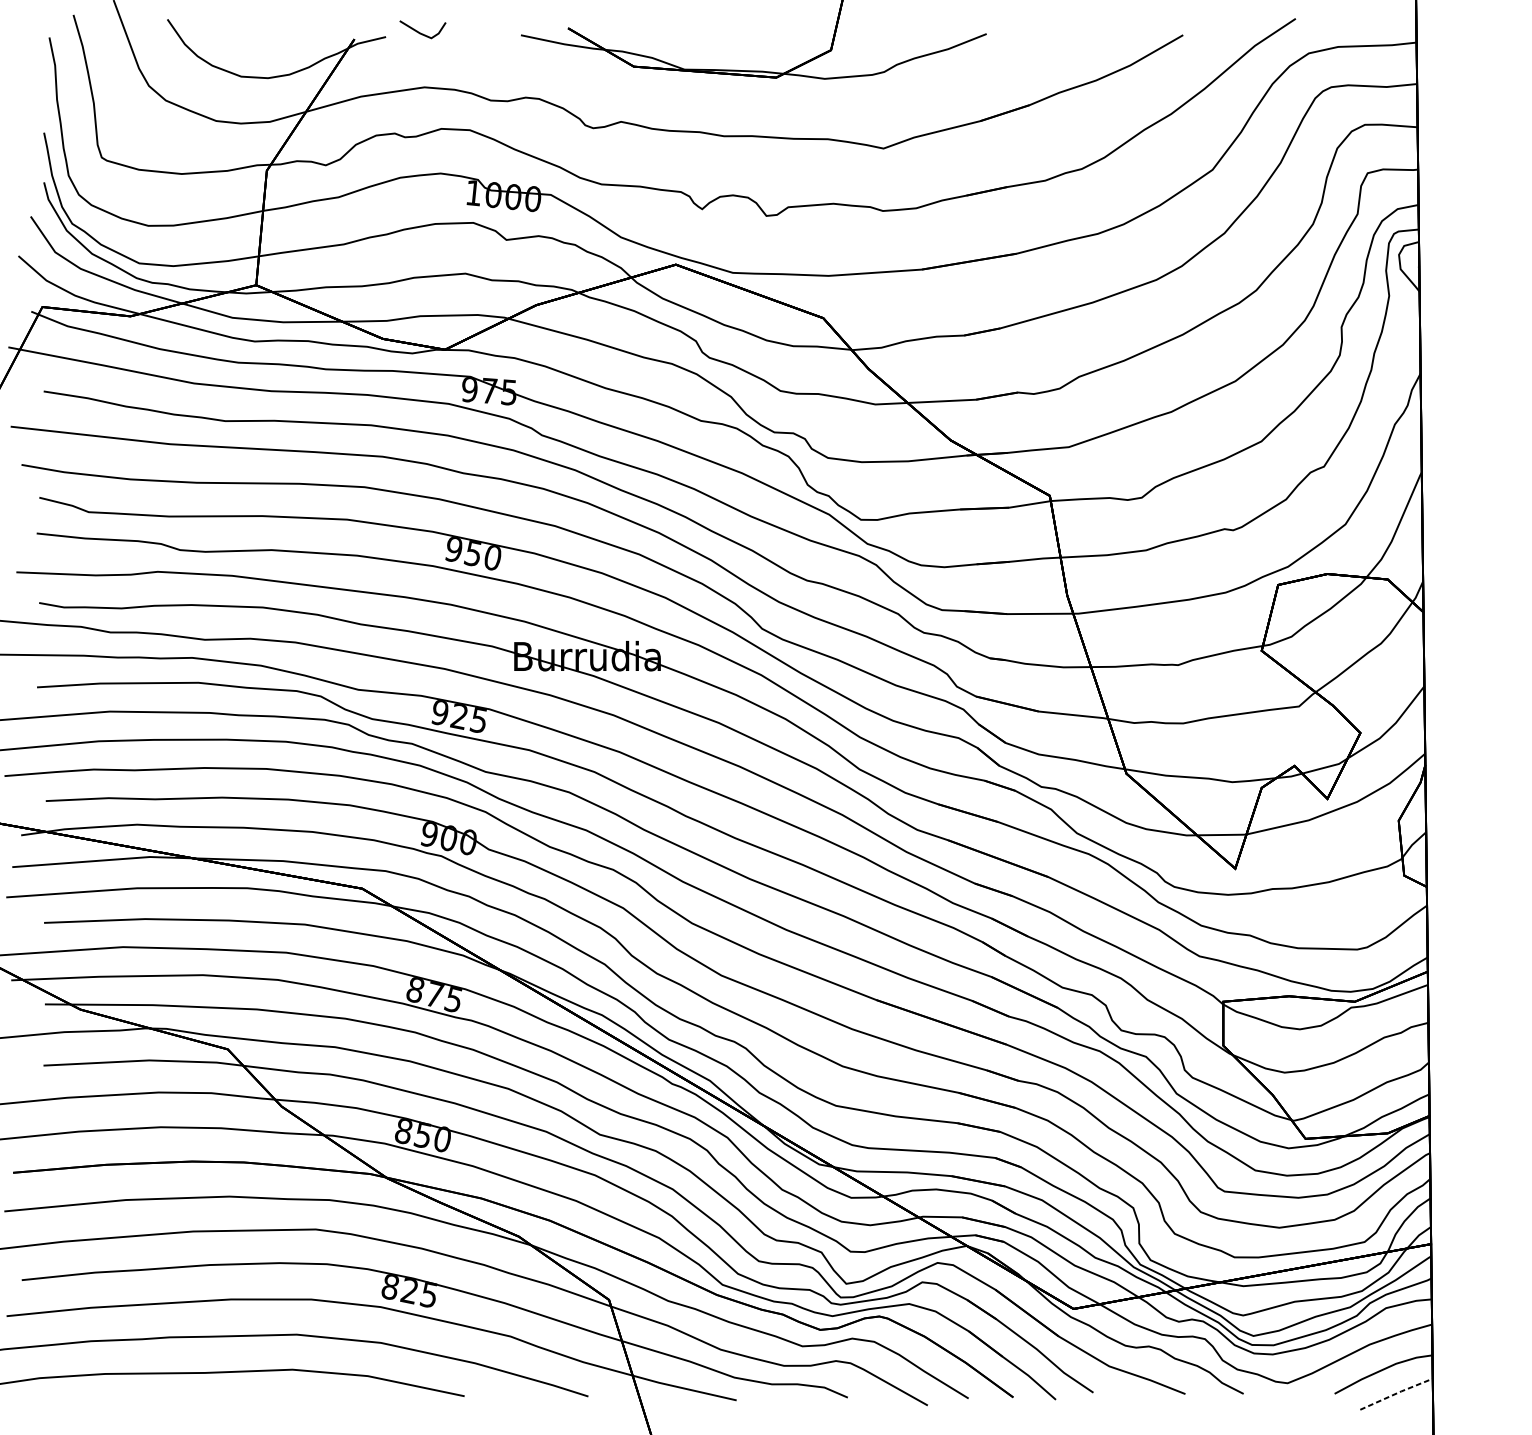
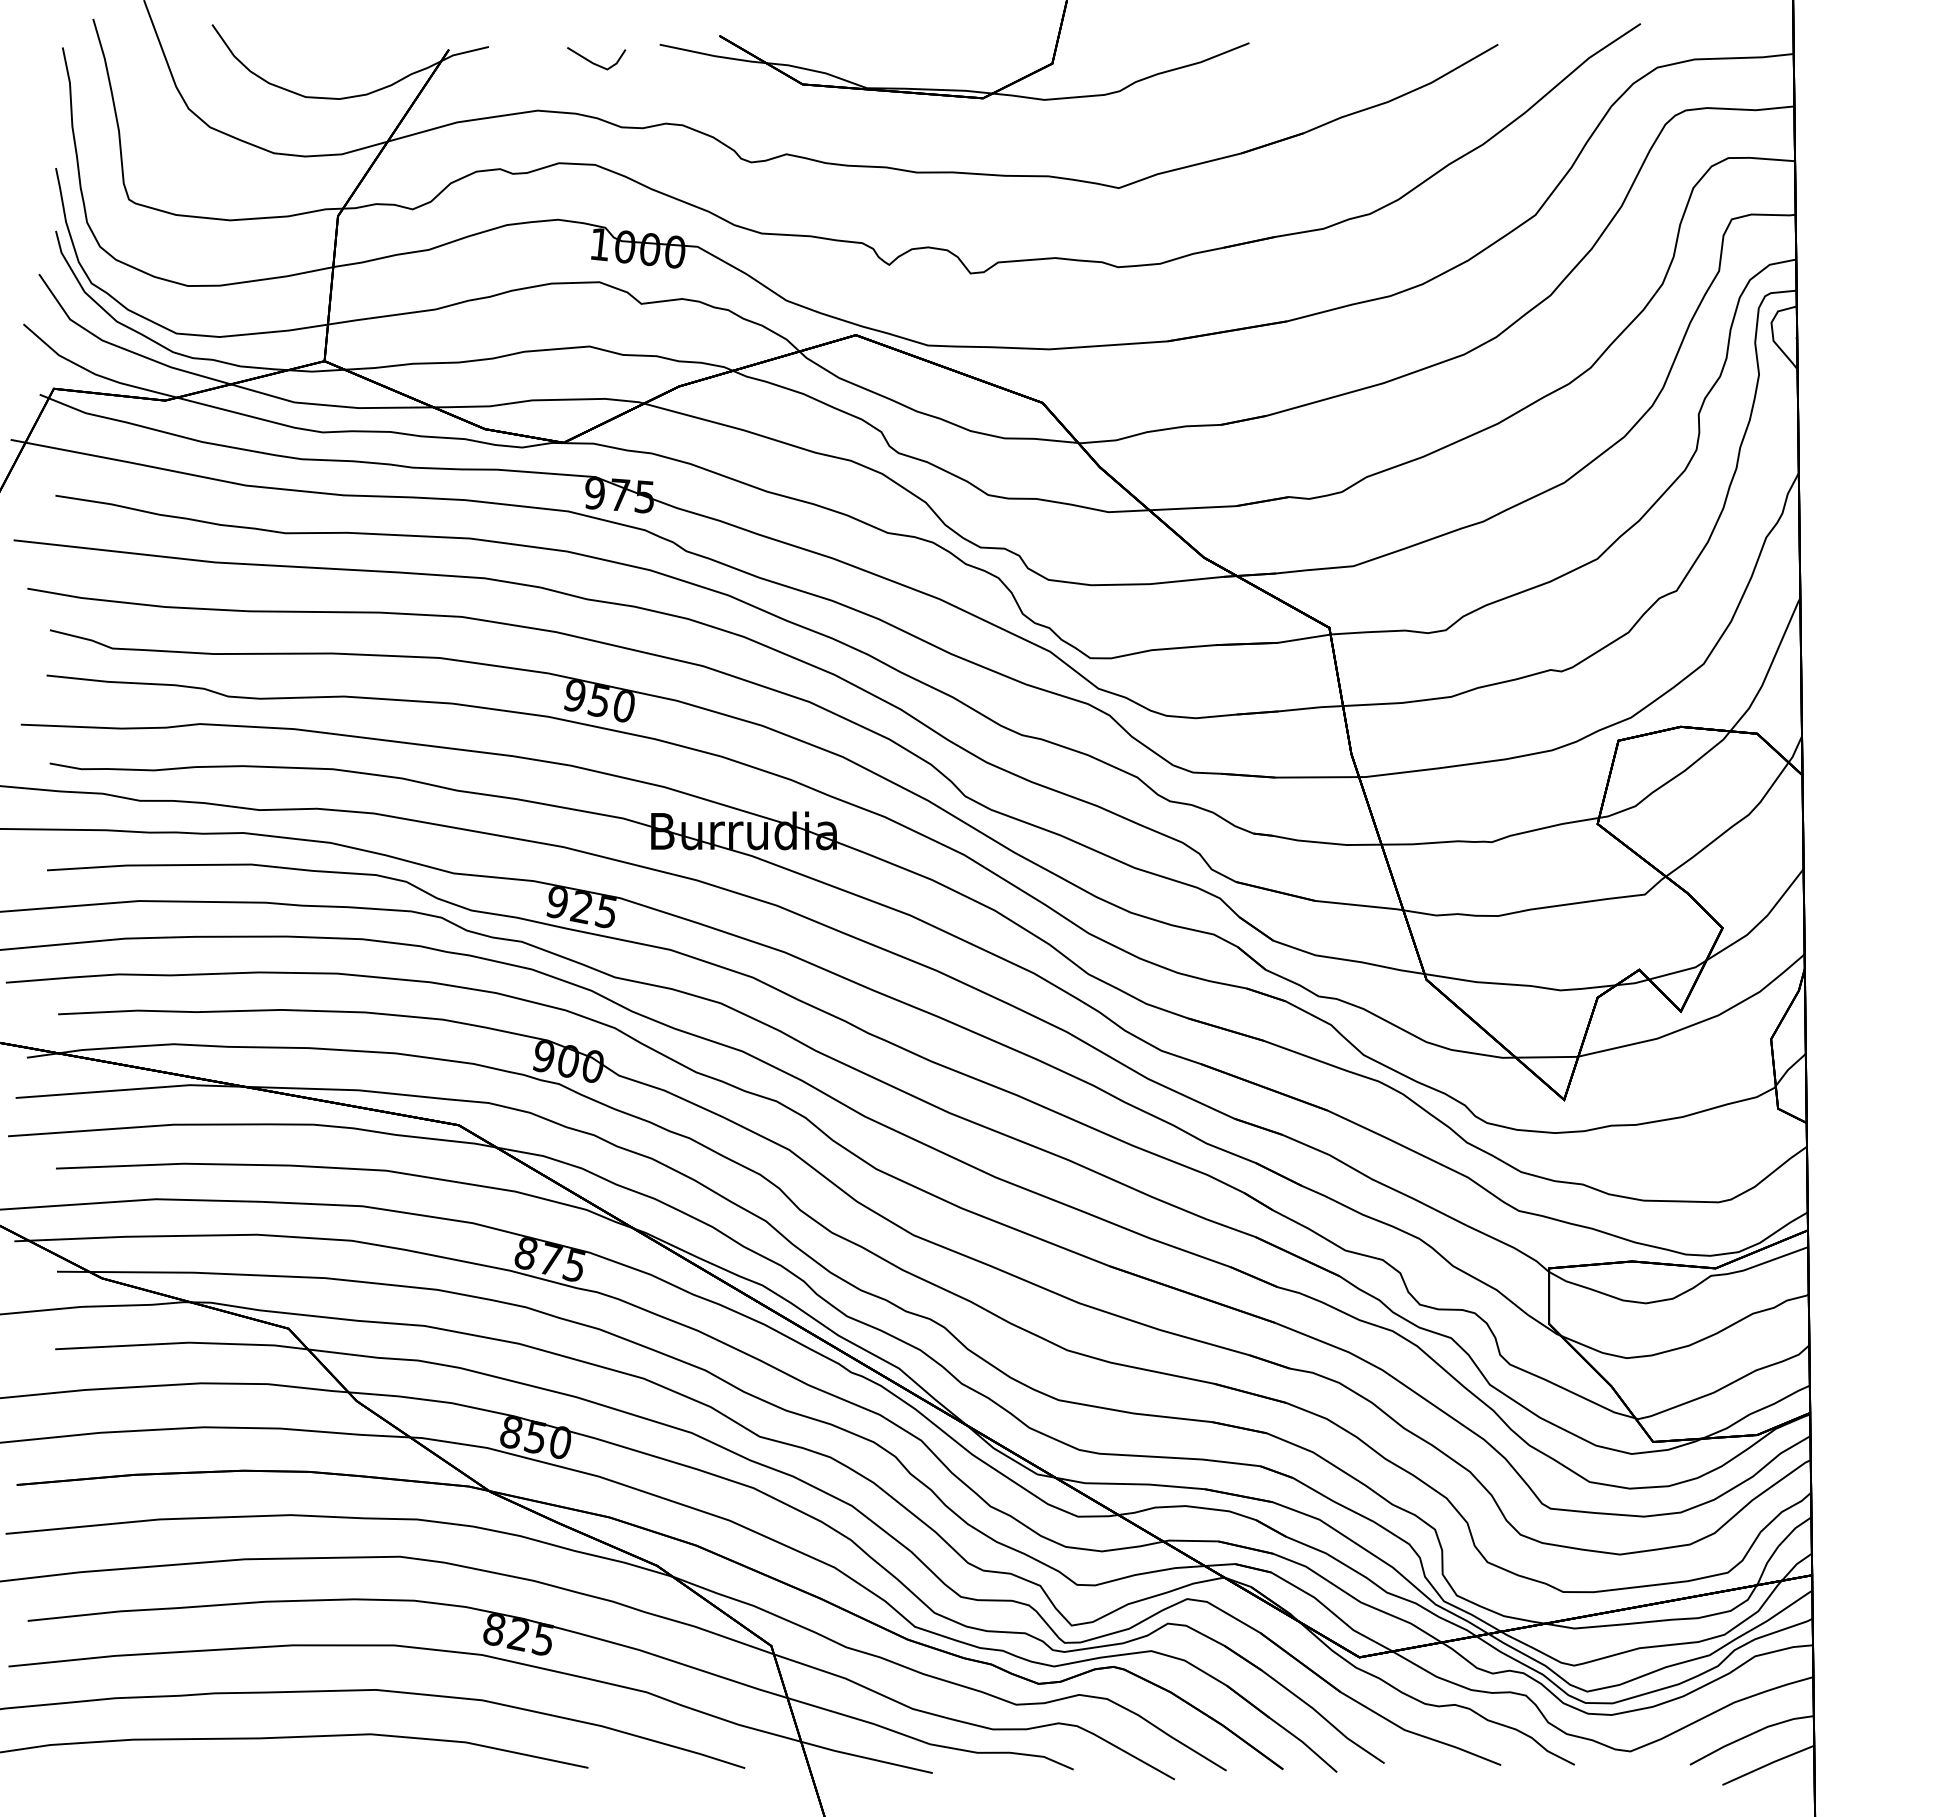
line: (419, 31) -> (592, 61), moved
line: (1397, 1392) -> (1769, 1763), dashed -> solid

